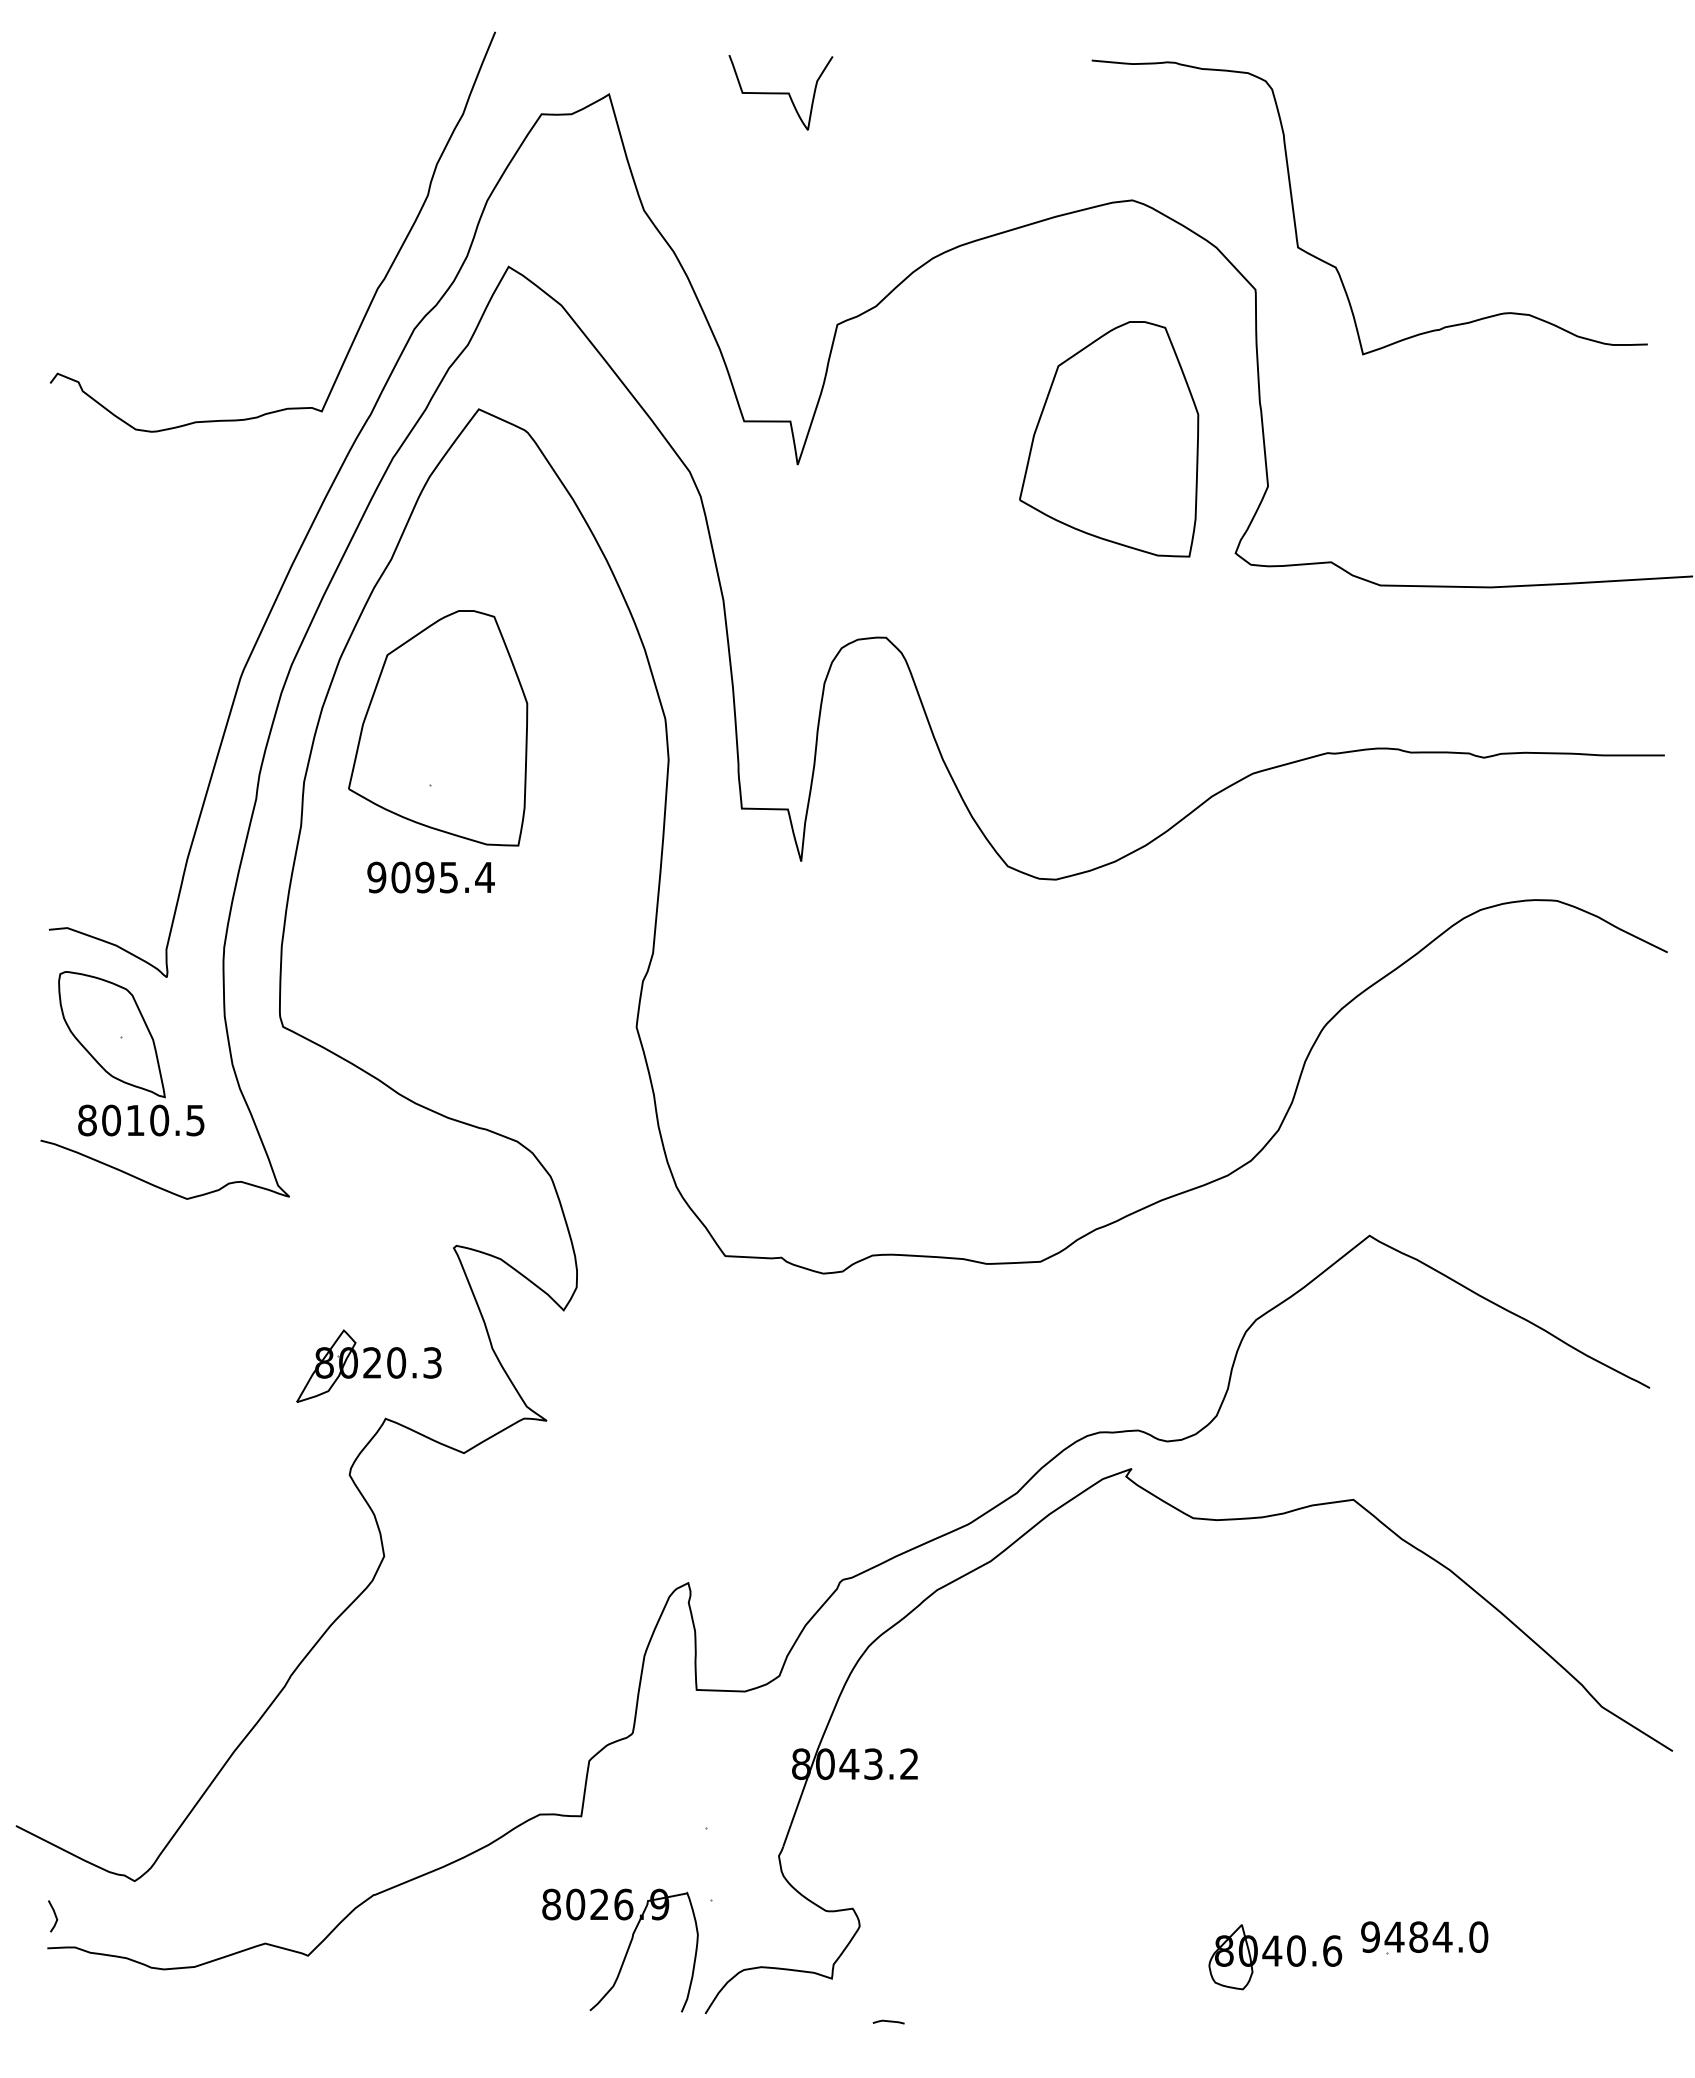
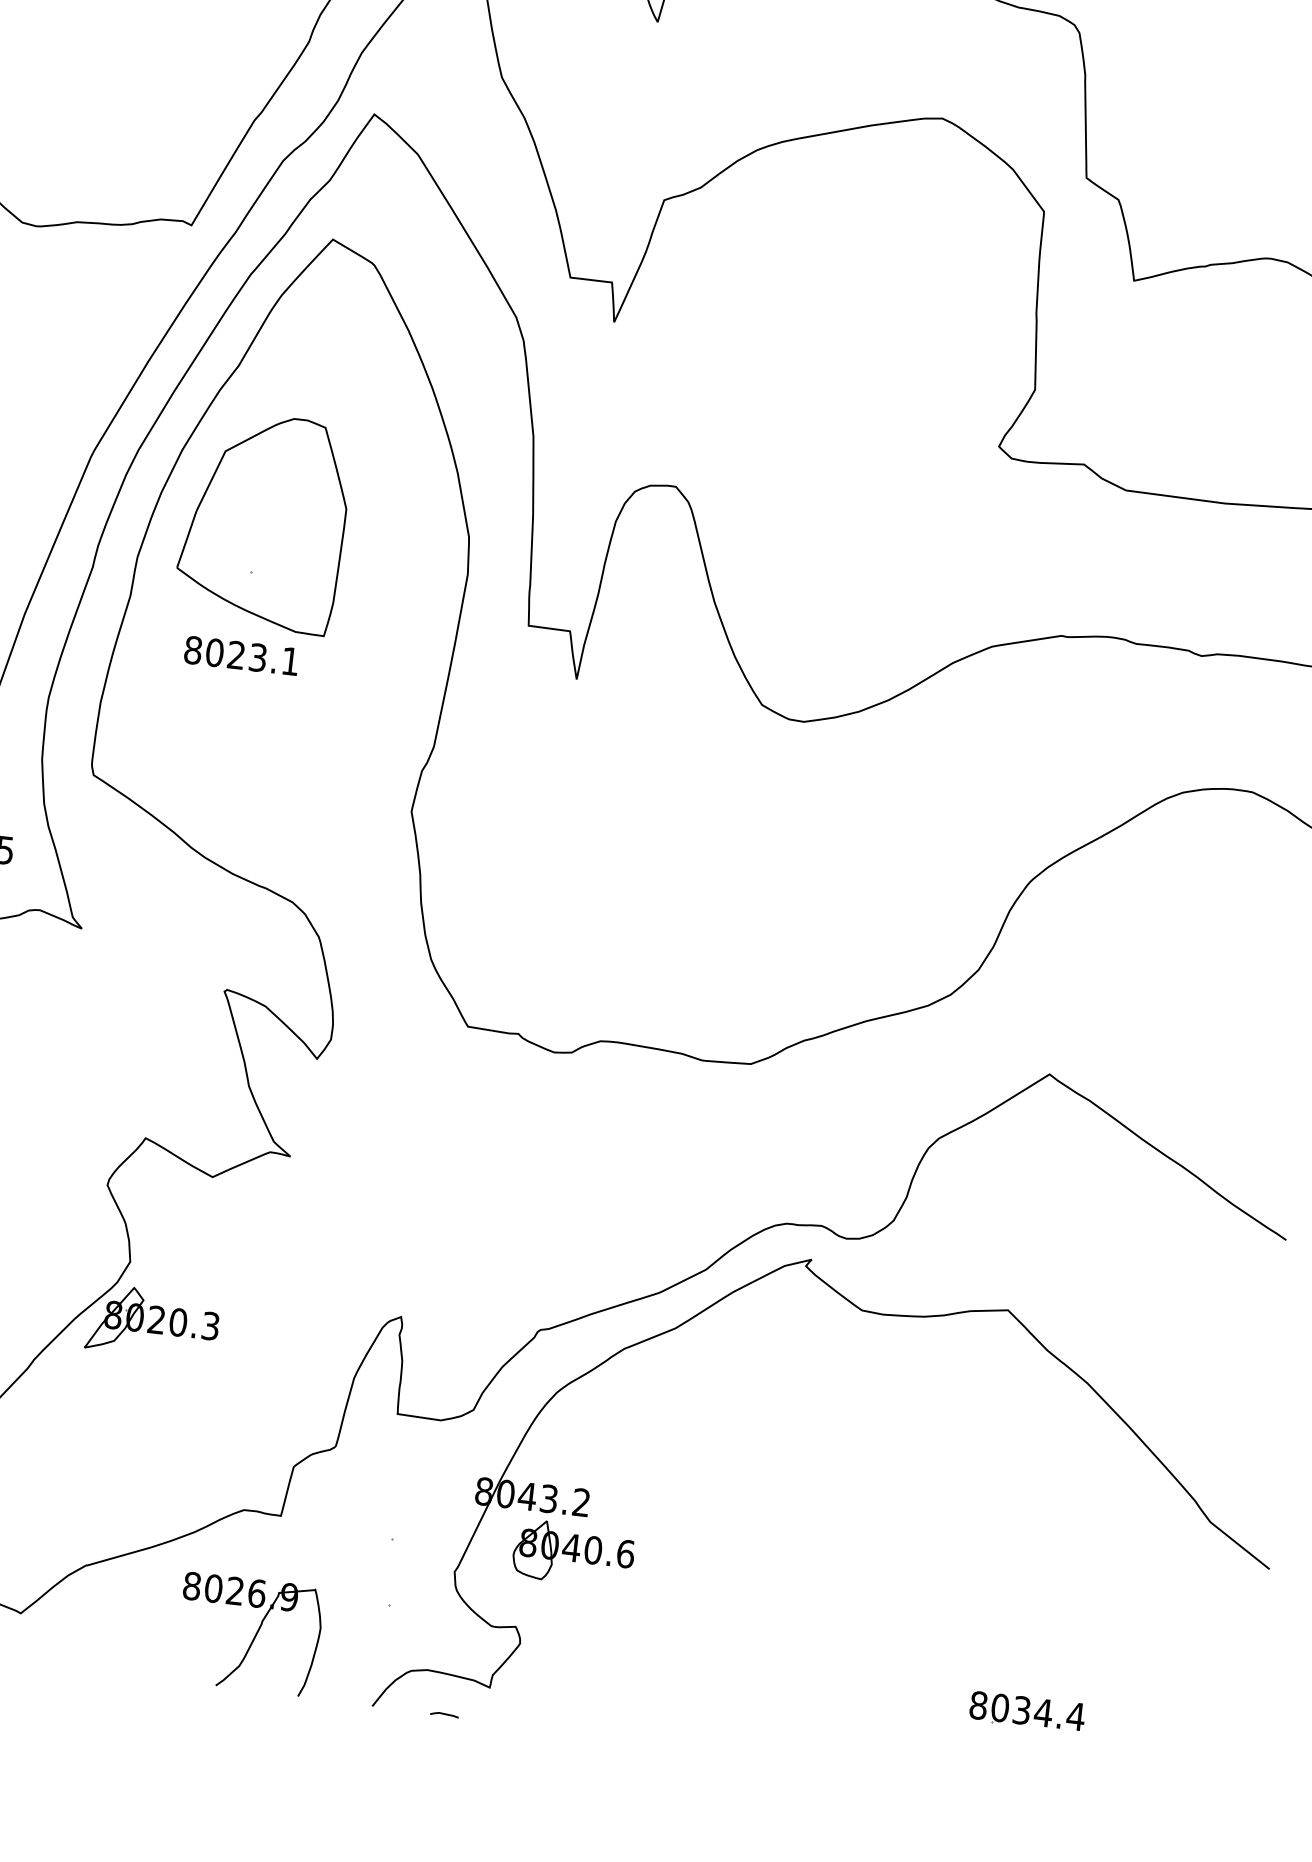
part: (1109, 439) -> (897, 331), removed
text: (430, 877) -> (241, 655), 9095.4 -> 8023.1
part: (368, 1365) -> (152, 1321), moved
text: (1424, 1936) -> (1027, 1710), 9484.0 -> 8034.4
part: (620, 1950) -> (249, 1634), moved
part: (1275, 1957) -> (573, 1554), moved
line: (888, 2021) -> (444, 1714), moved

